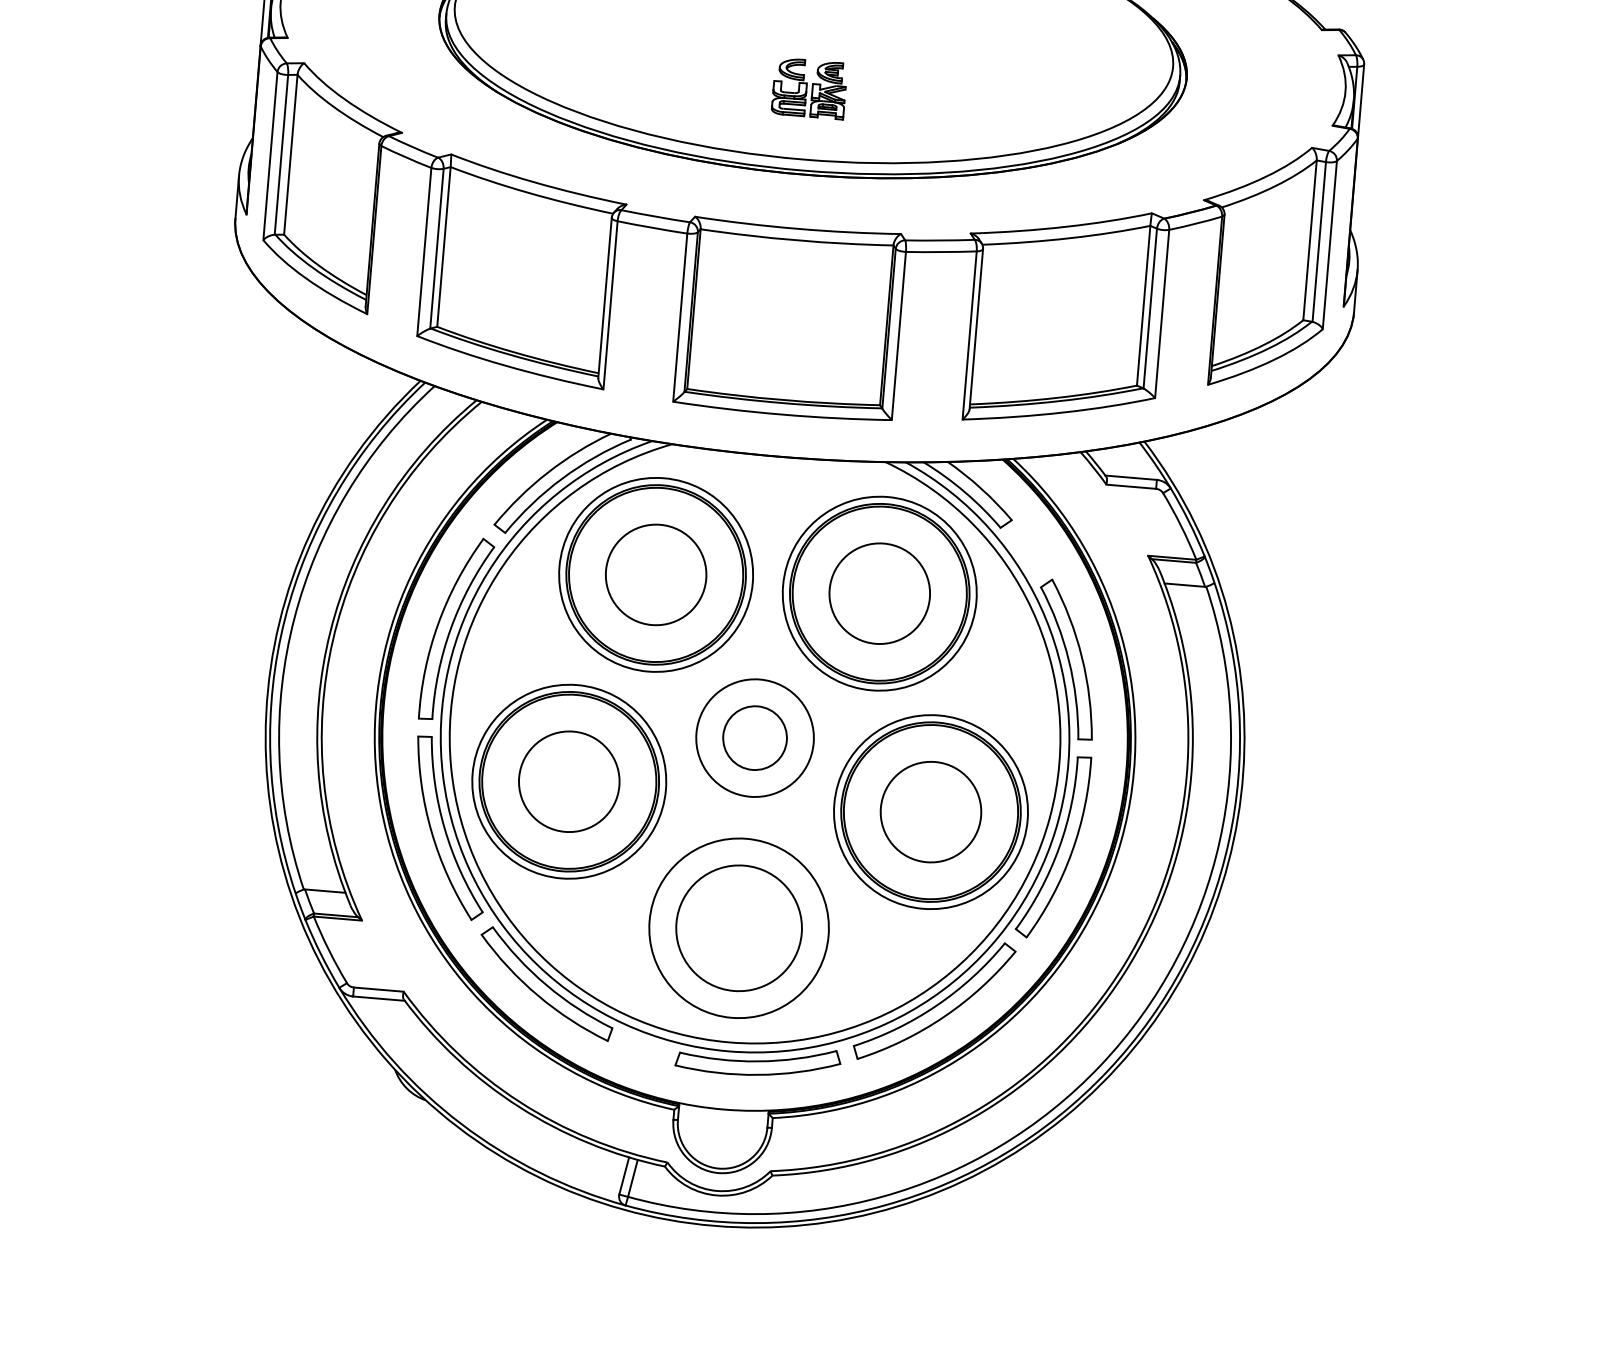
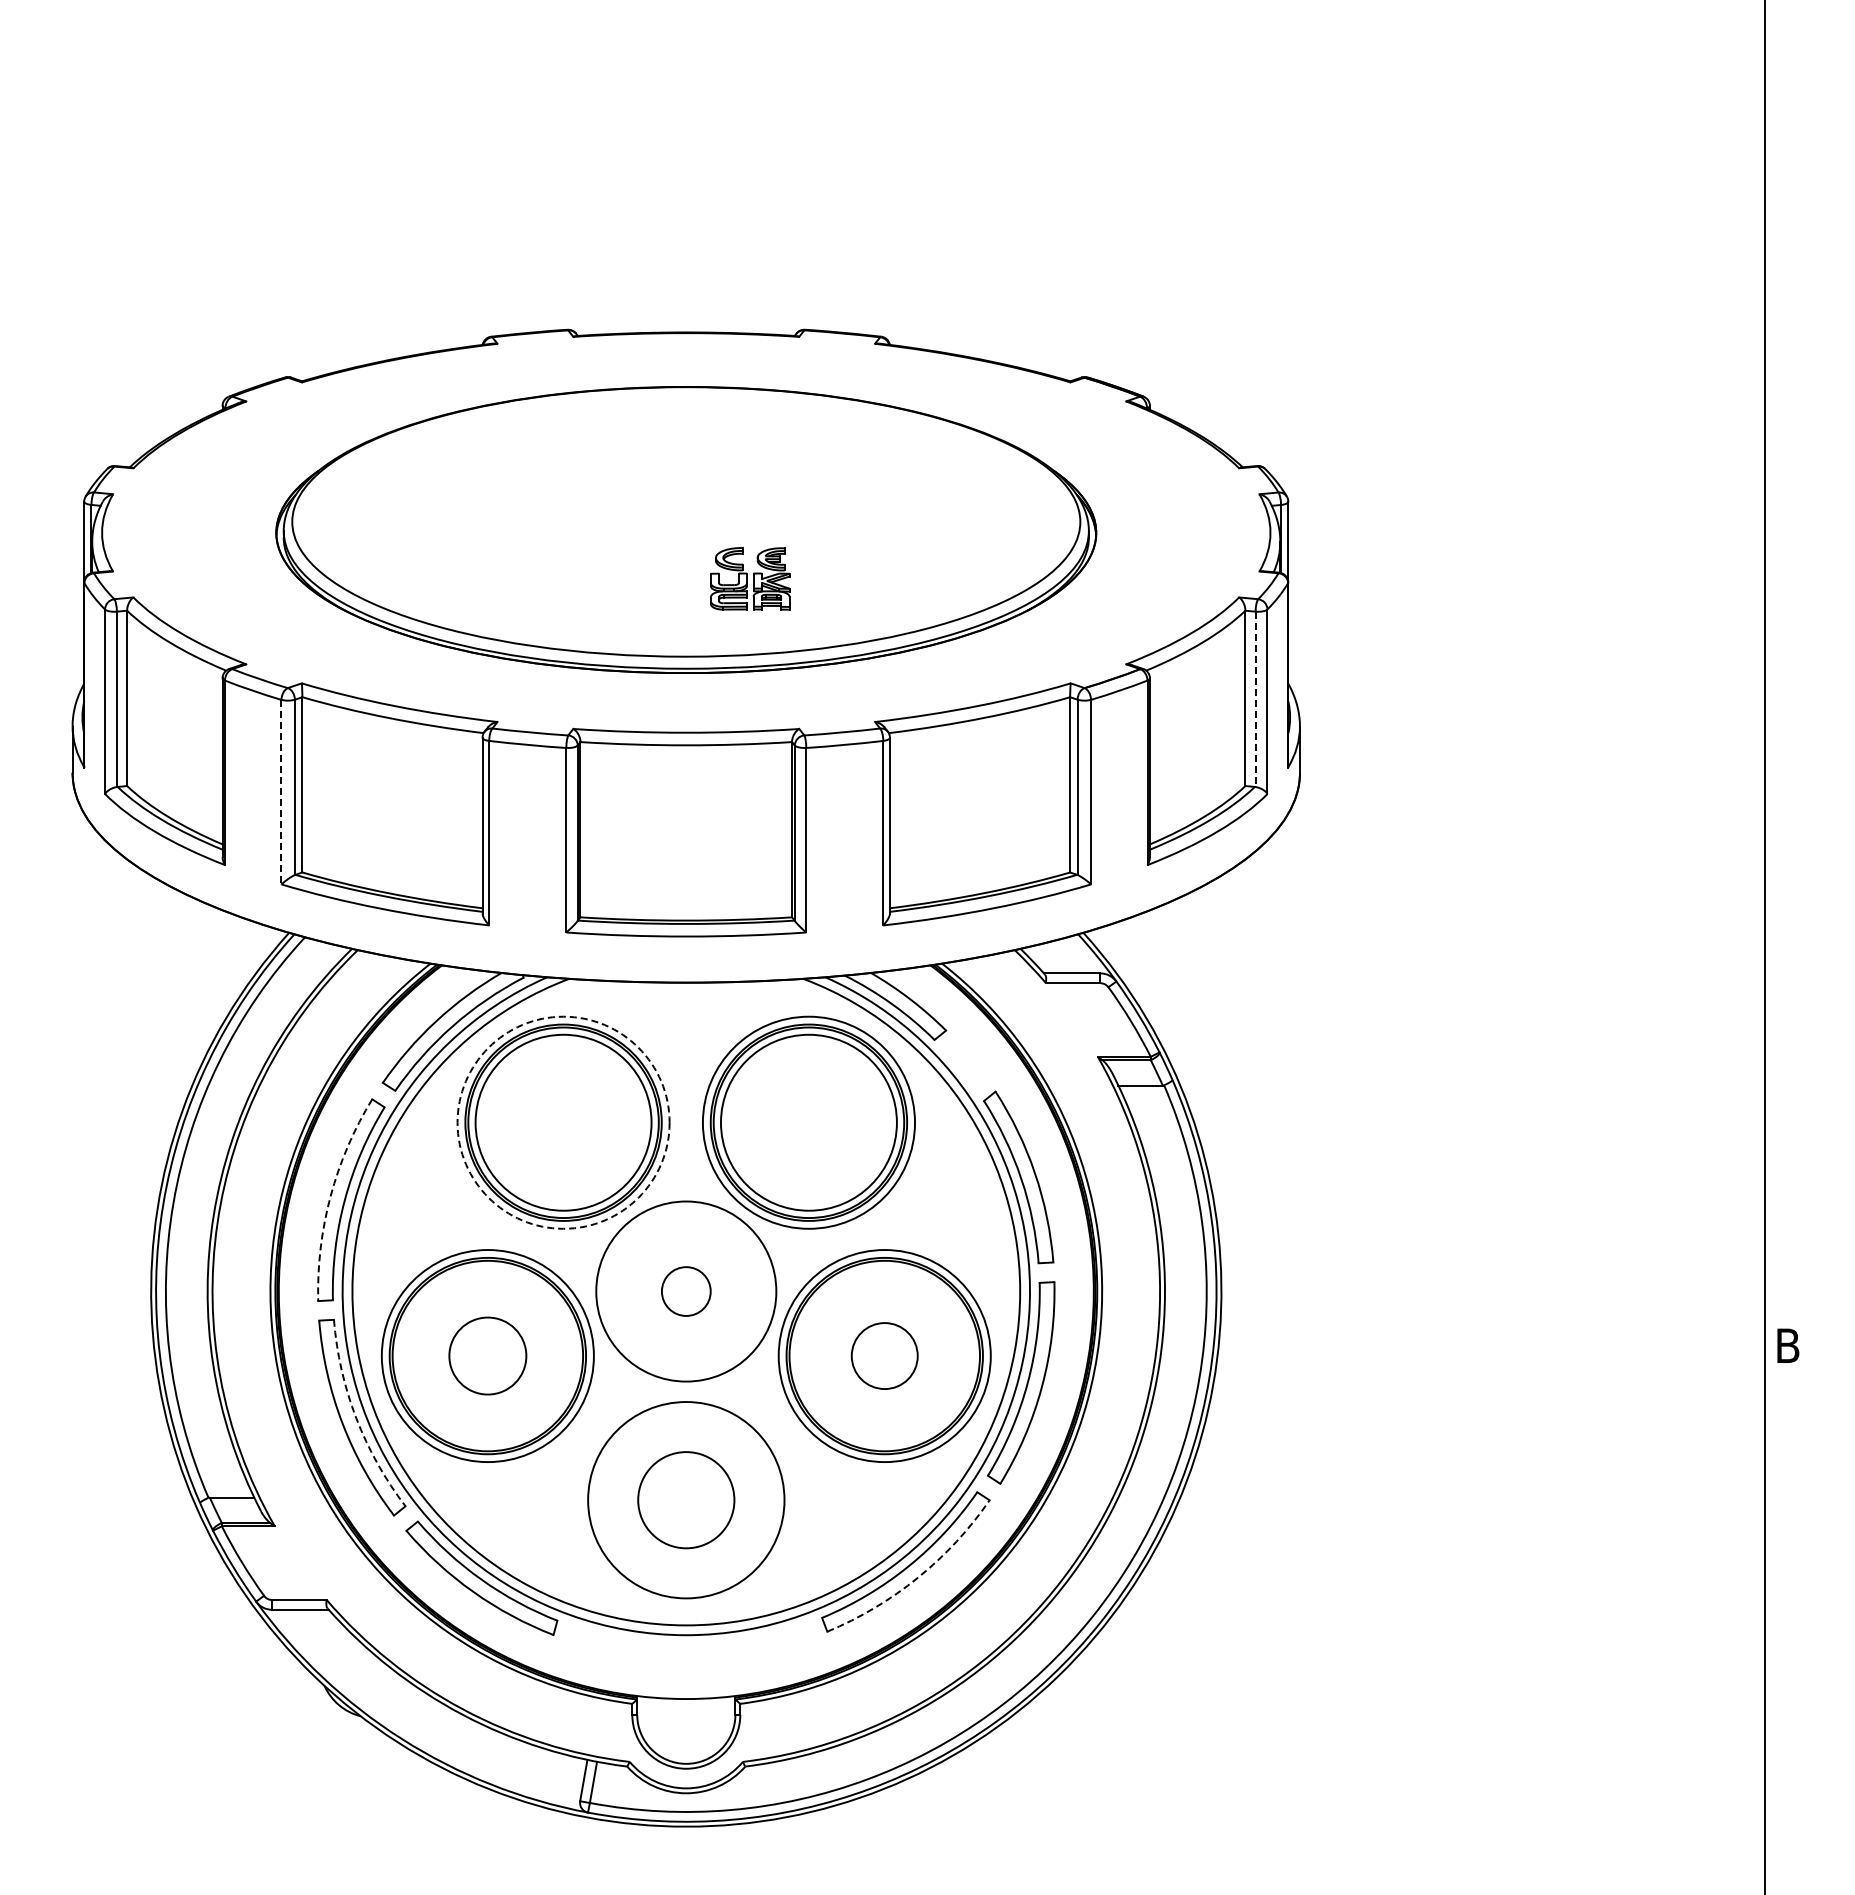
part: (809, 88) -> (750, 578), moved
line: (1319, 242) -> (1255, 699), solid -> dashed
line: (424, 252) -> (281, 792), solid -> dashed
circle: (656, 574) -> (563, 1122), size x1.6
circle: (656, 574) -> (563, 1122), solid -> dashed
circle: (879, 593) -> (808, 1122), size x1.6
arc: (438, 624) -> (330, 1196), solid -> dashed
circle: (755, 738) -> (686, 1291), size x0.7
circle: (755, 738) -> (686, 1291), size x1.4
circle: (568, 782) -> (487, 1356), size x0.7
circle: (930, 812) -> (884, 1356), size x0.6
arc: (444, 828) -> (356, 1418), solid -> dashed
circle: (739, 927) -> (686, 1499), size x0.7
arc: (944, 1016) -> (918, 1577), solid -> dashed
part: (757, 1060) -> (718, 1642), removed

